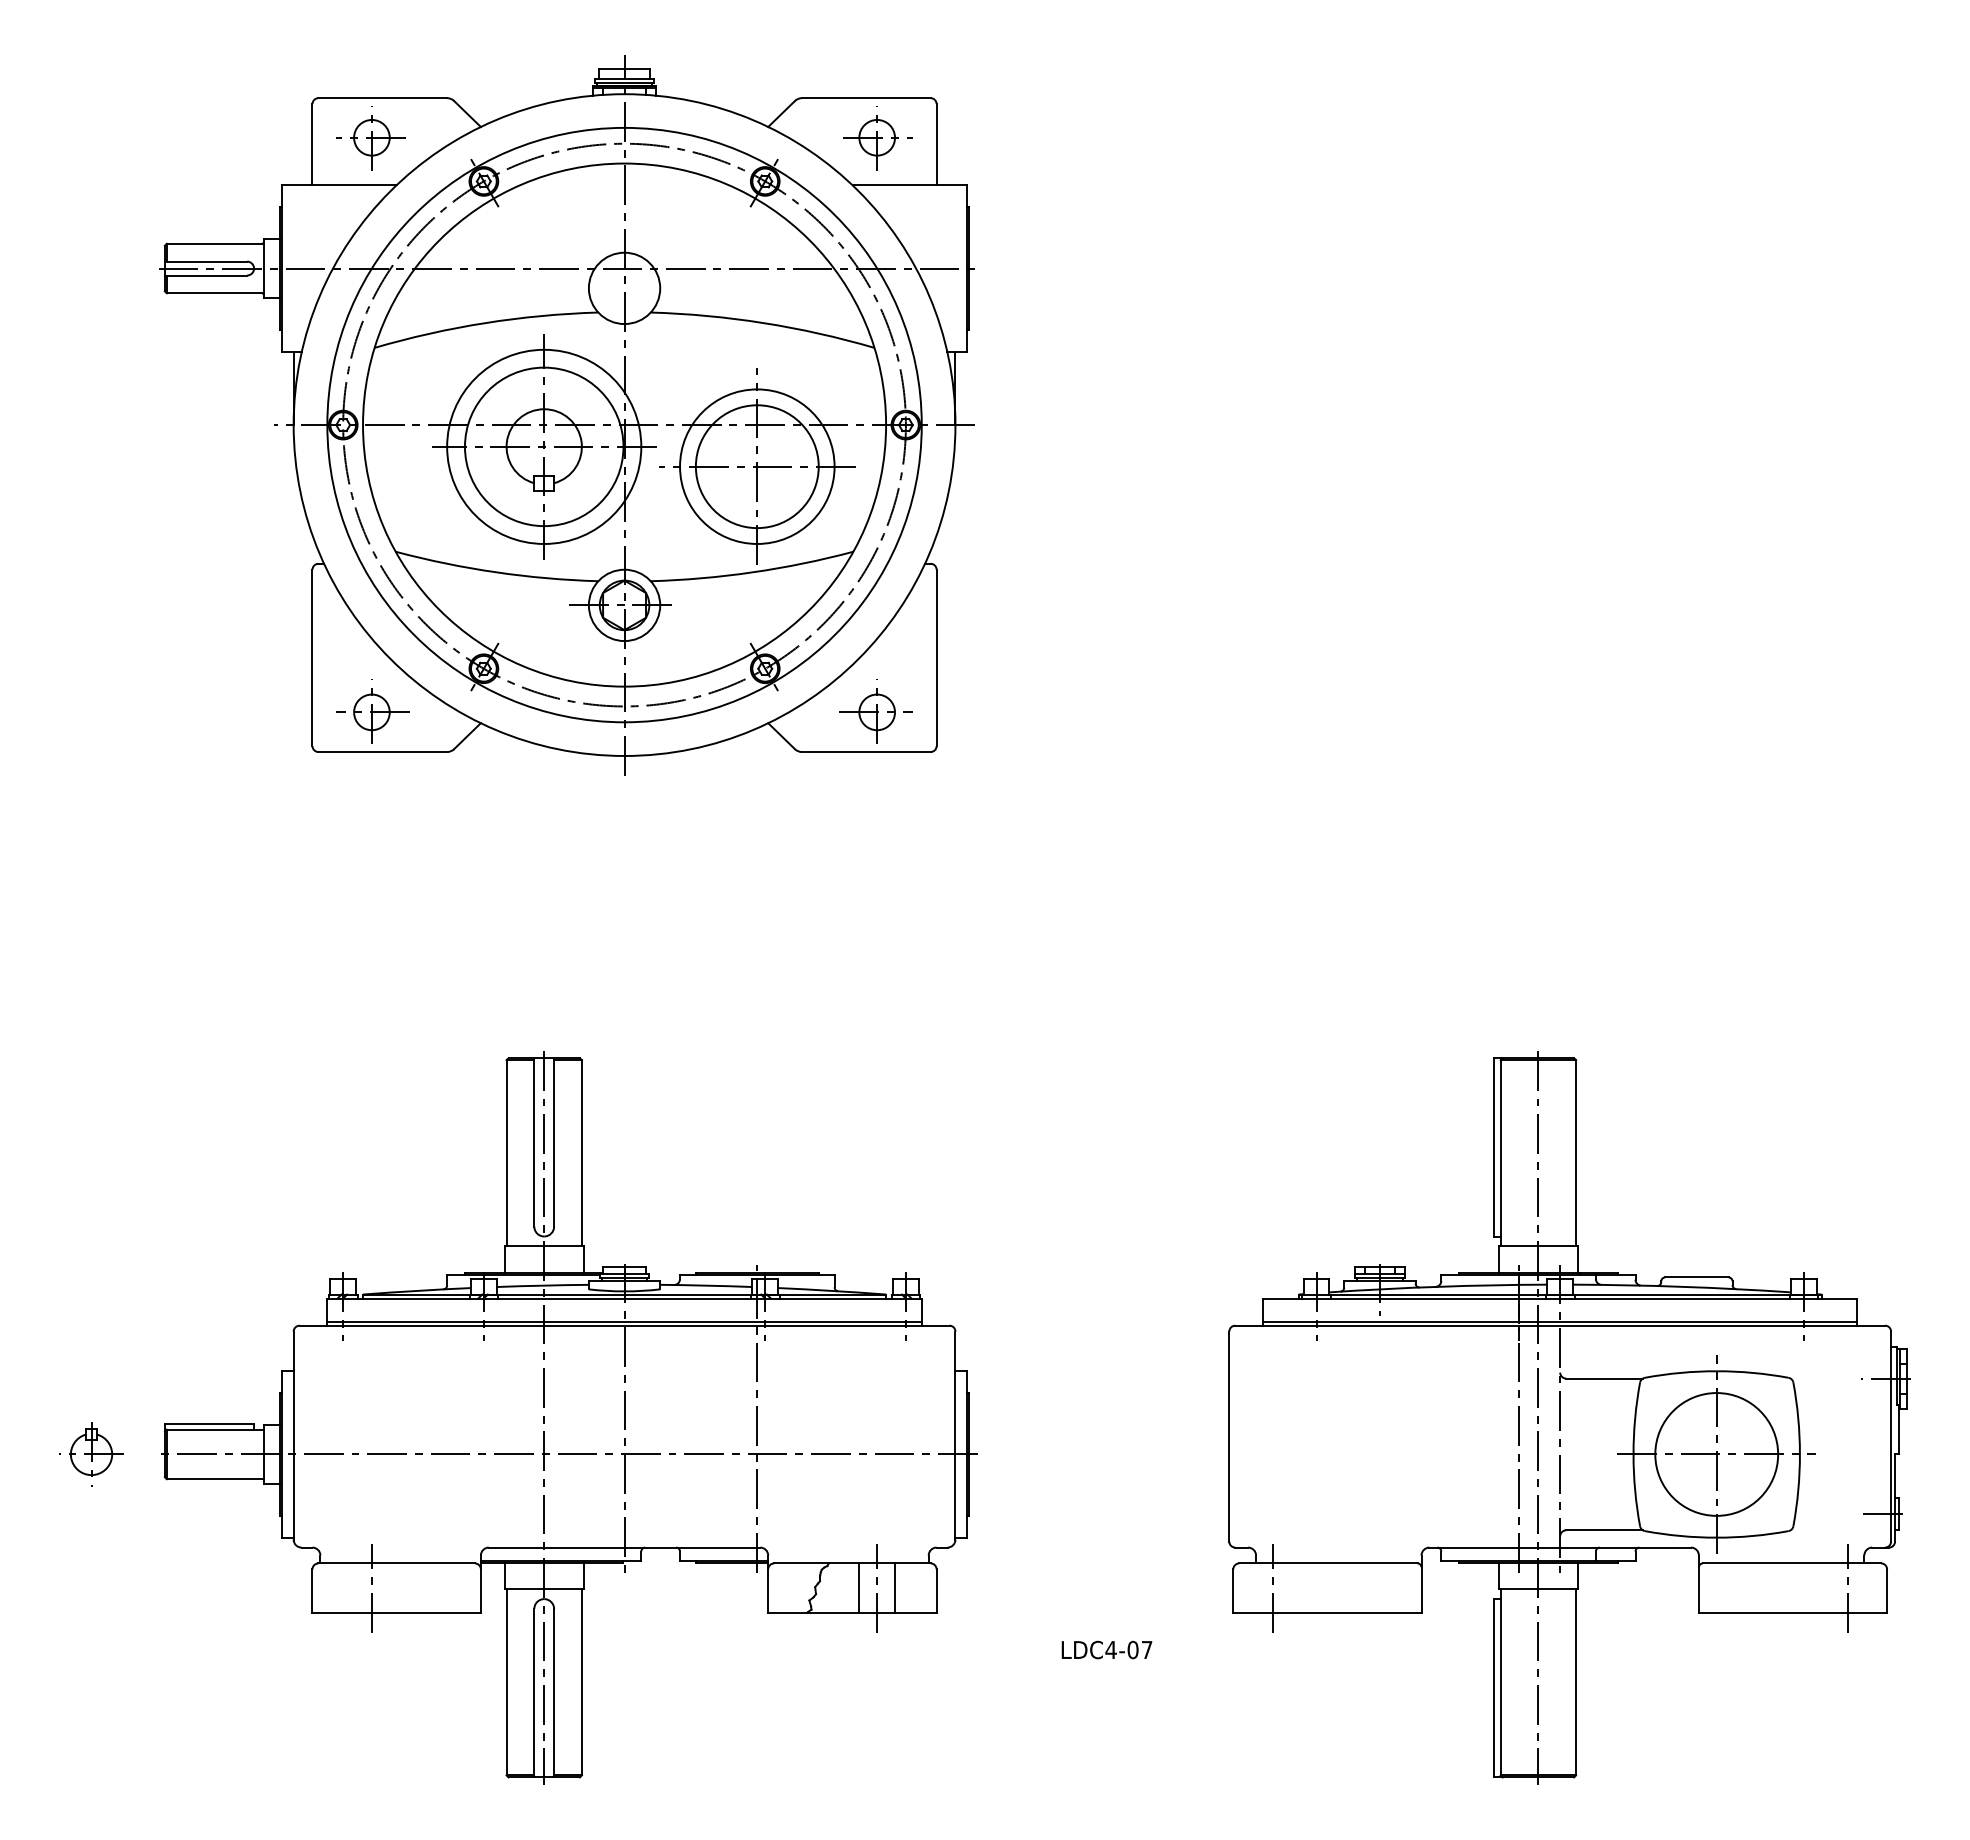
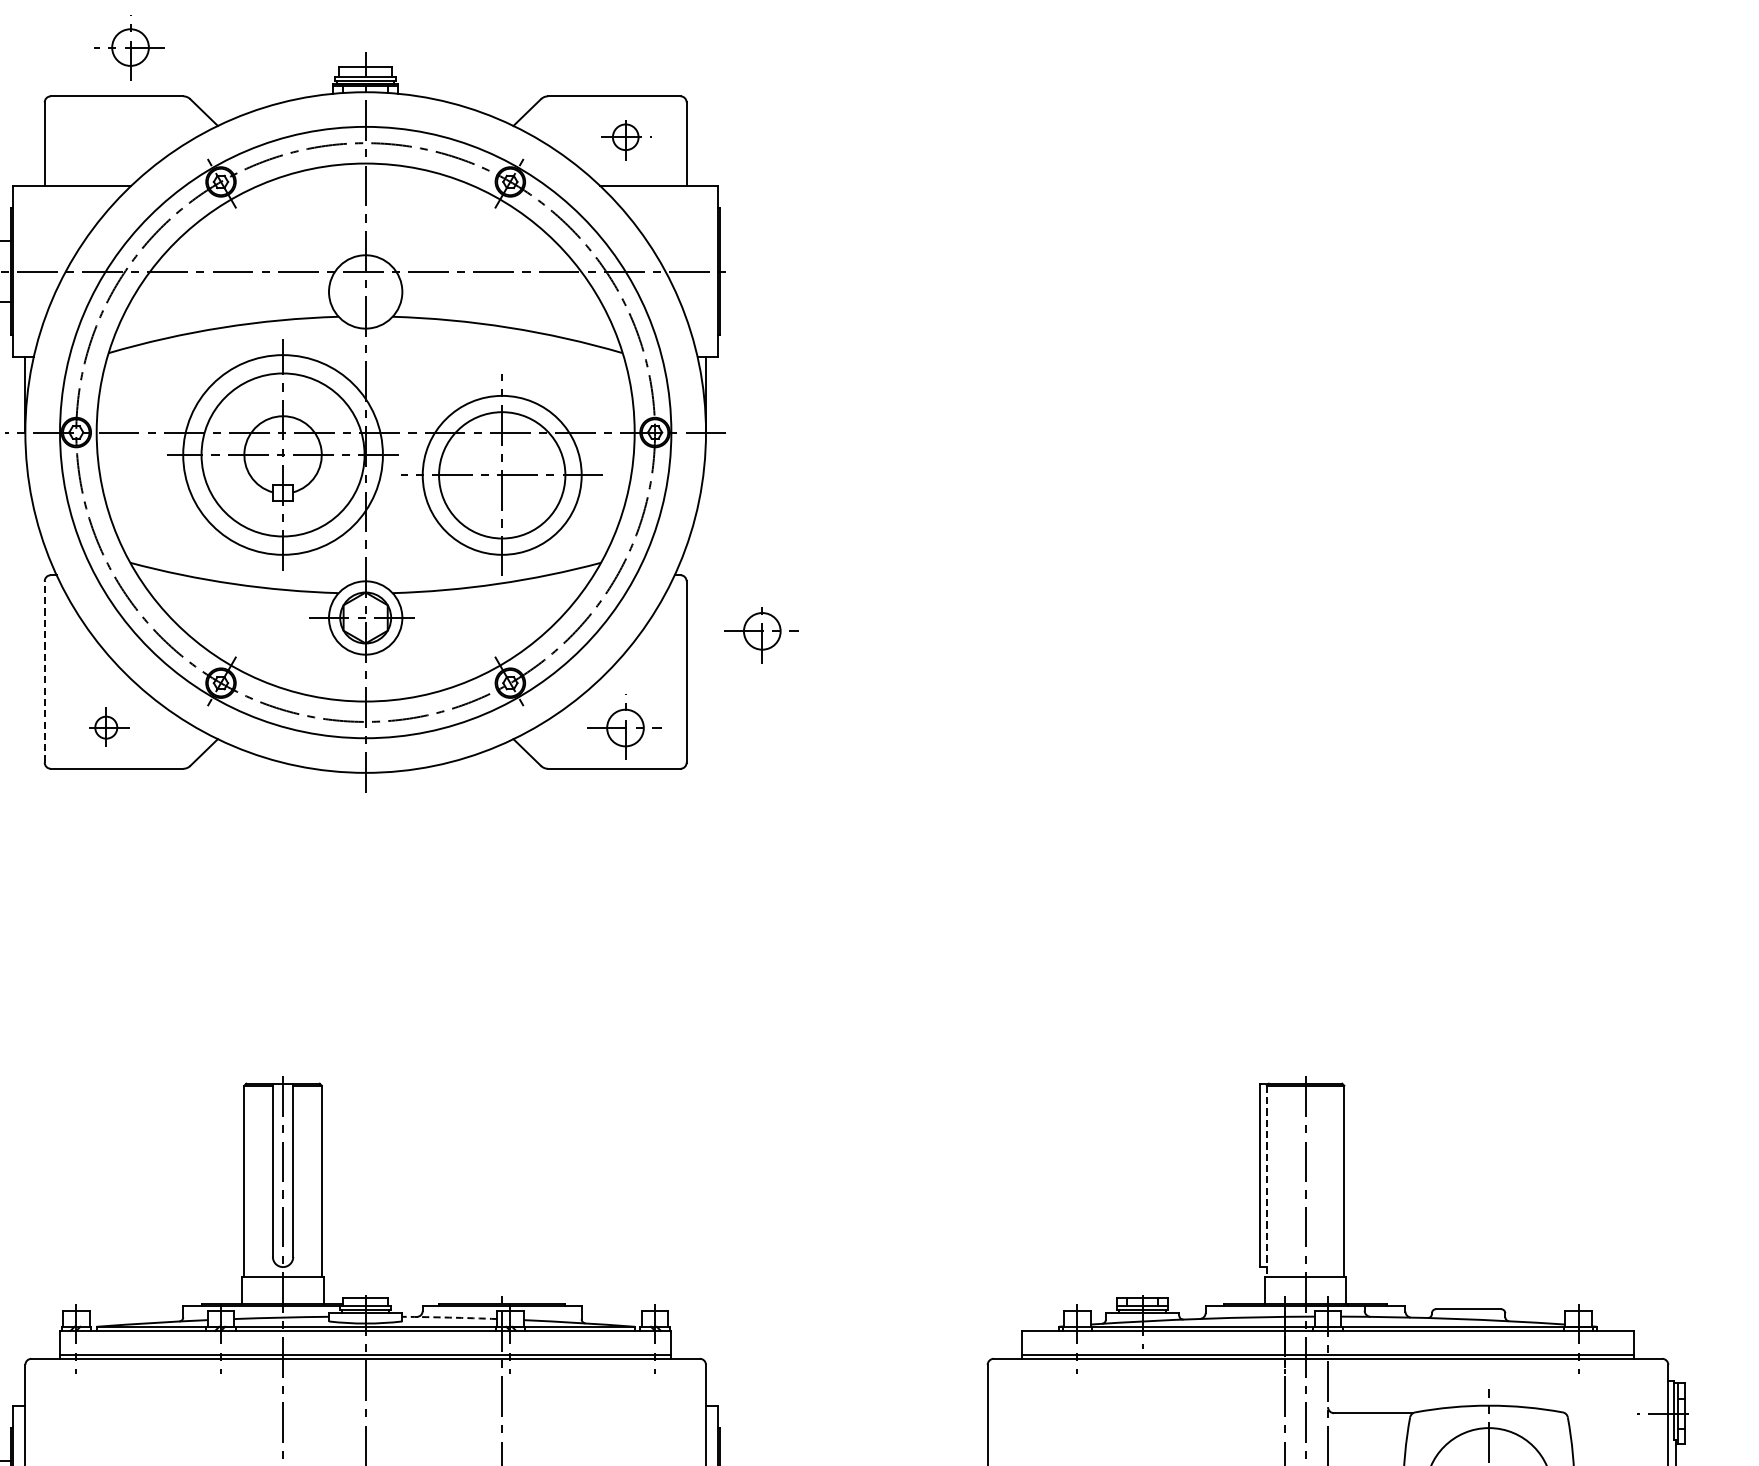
part: (370, 138) -> (129, 48), moved
part: (877, 138) -> (625, 137), size x0.7
part: (1008, 617) -> (760, 630), added
line: (312, 657) -> (44, 671), solid -> dashed
part: (372, 711) -> (106, 727), size x0.6
line: (1500, 1153) -> (1266, 1181), solid -> dashed
arc: (706, 1285) -> (449, 1317), solid -> dashed

